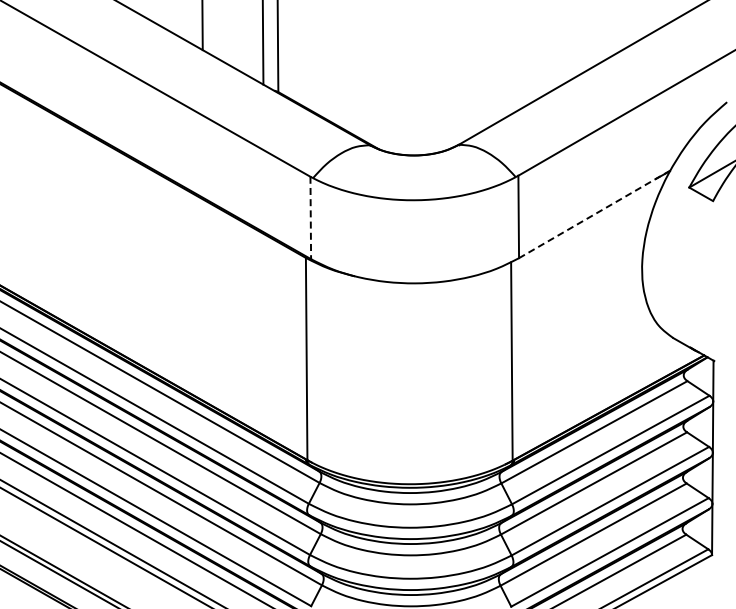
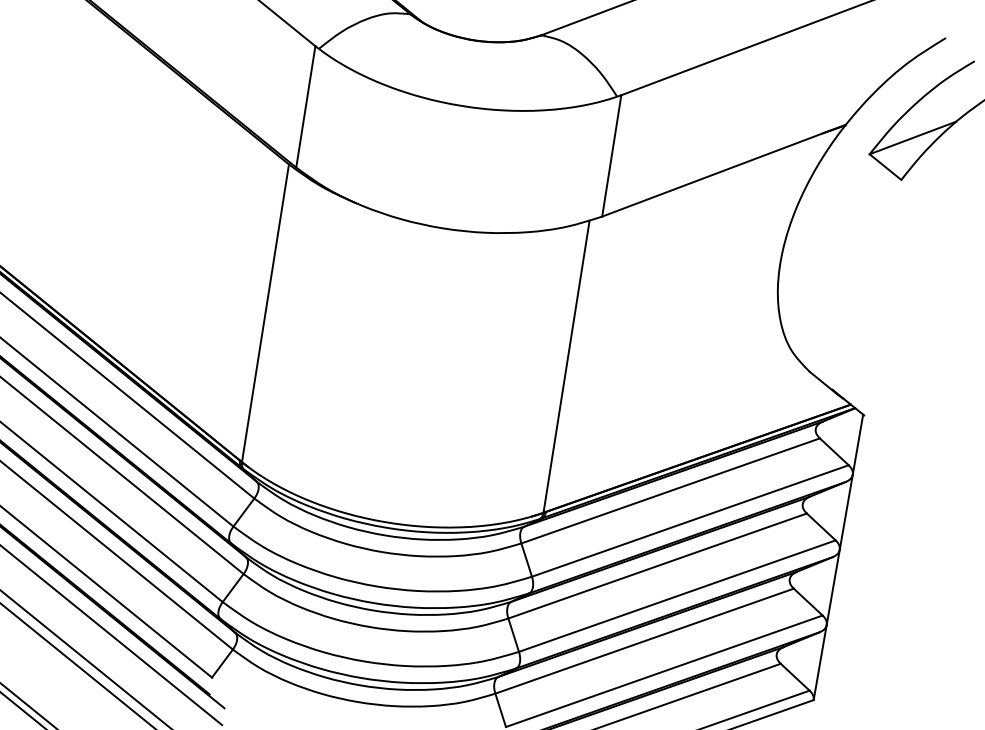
line: (594, 214) -> (723, 170), dashed -> solid
line: (310, 218) -> (305, 107), dashed -> solid

